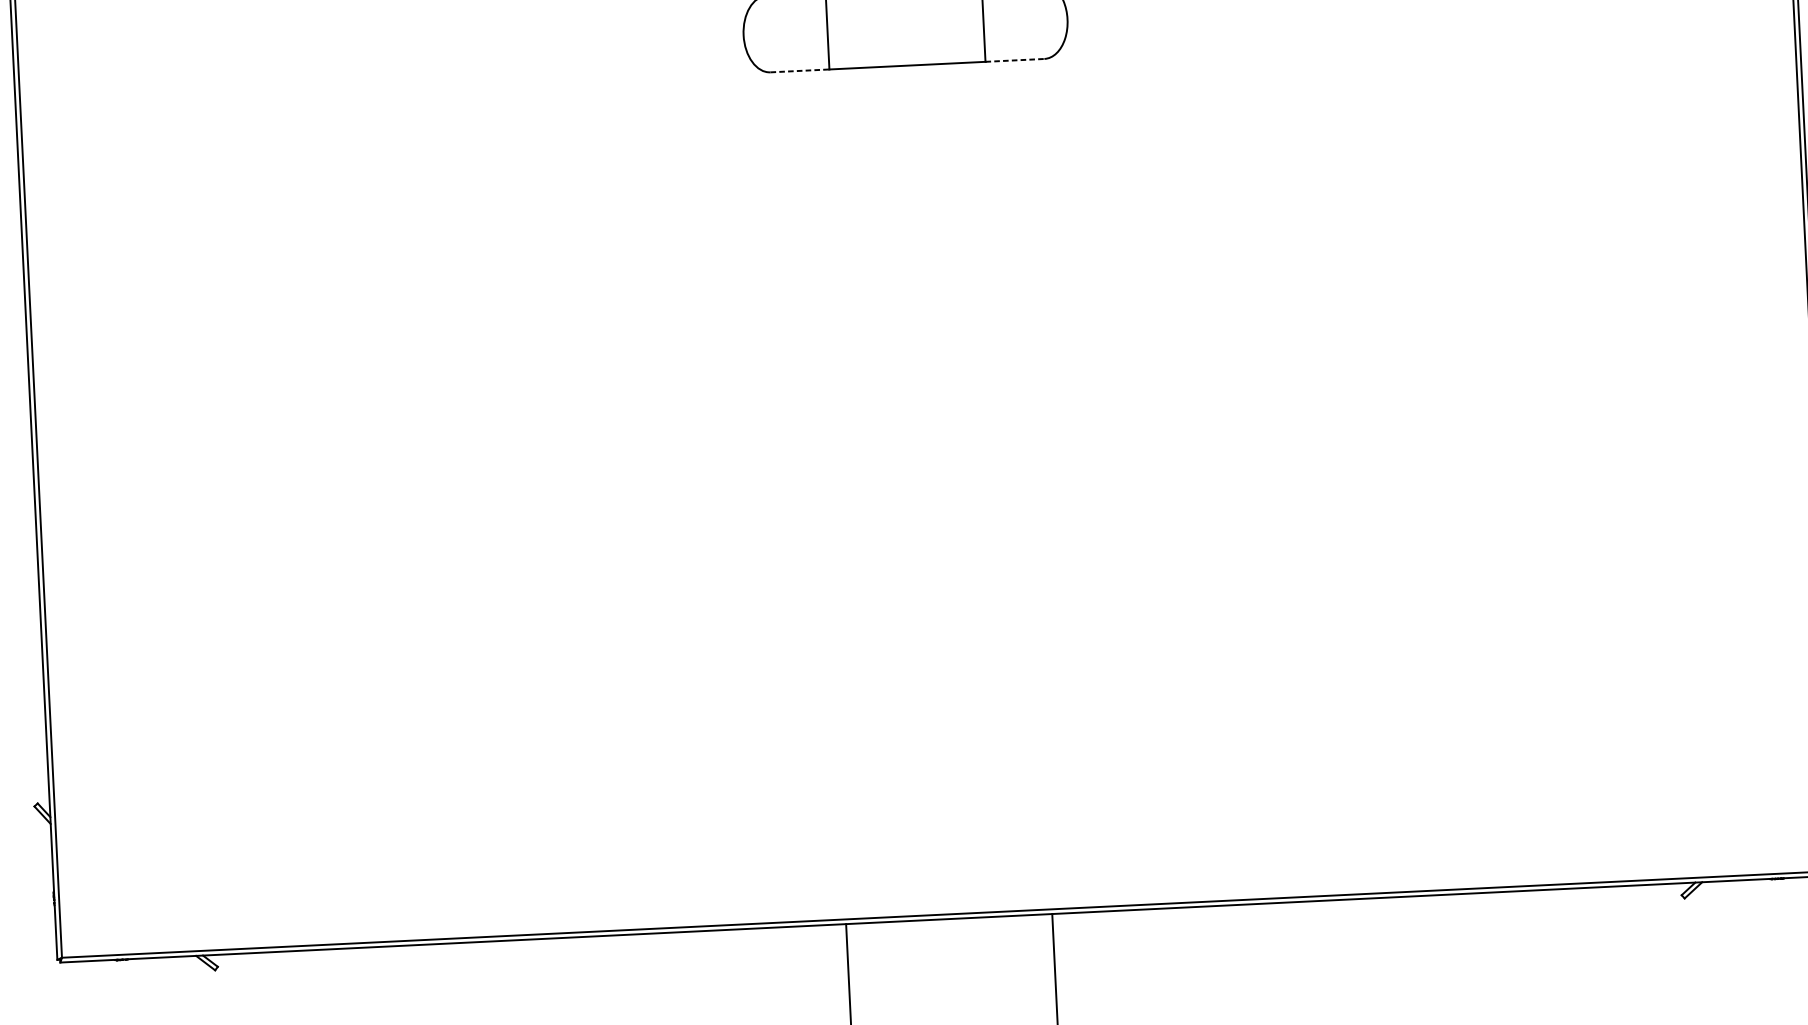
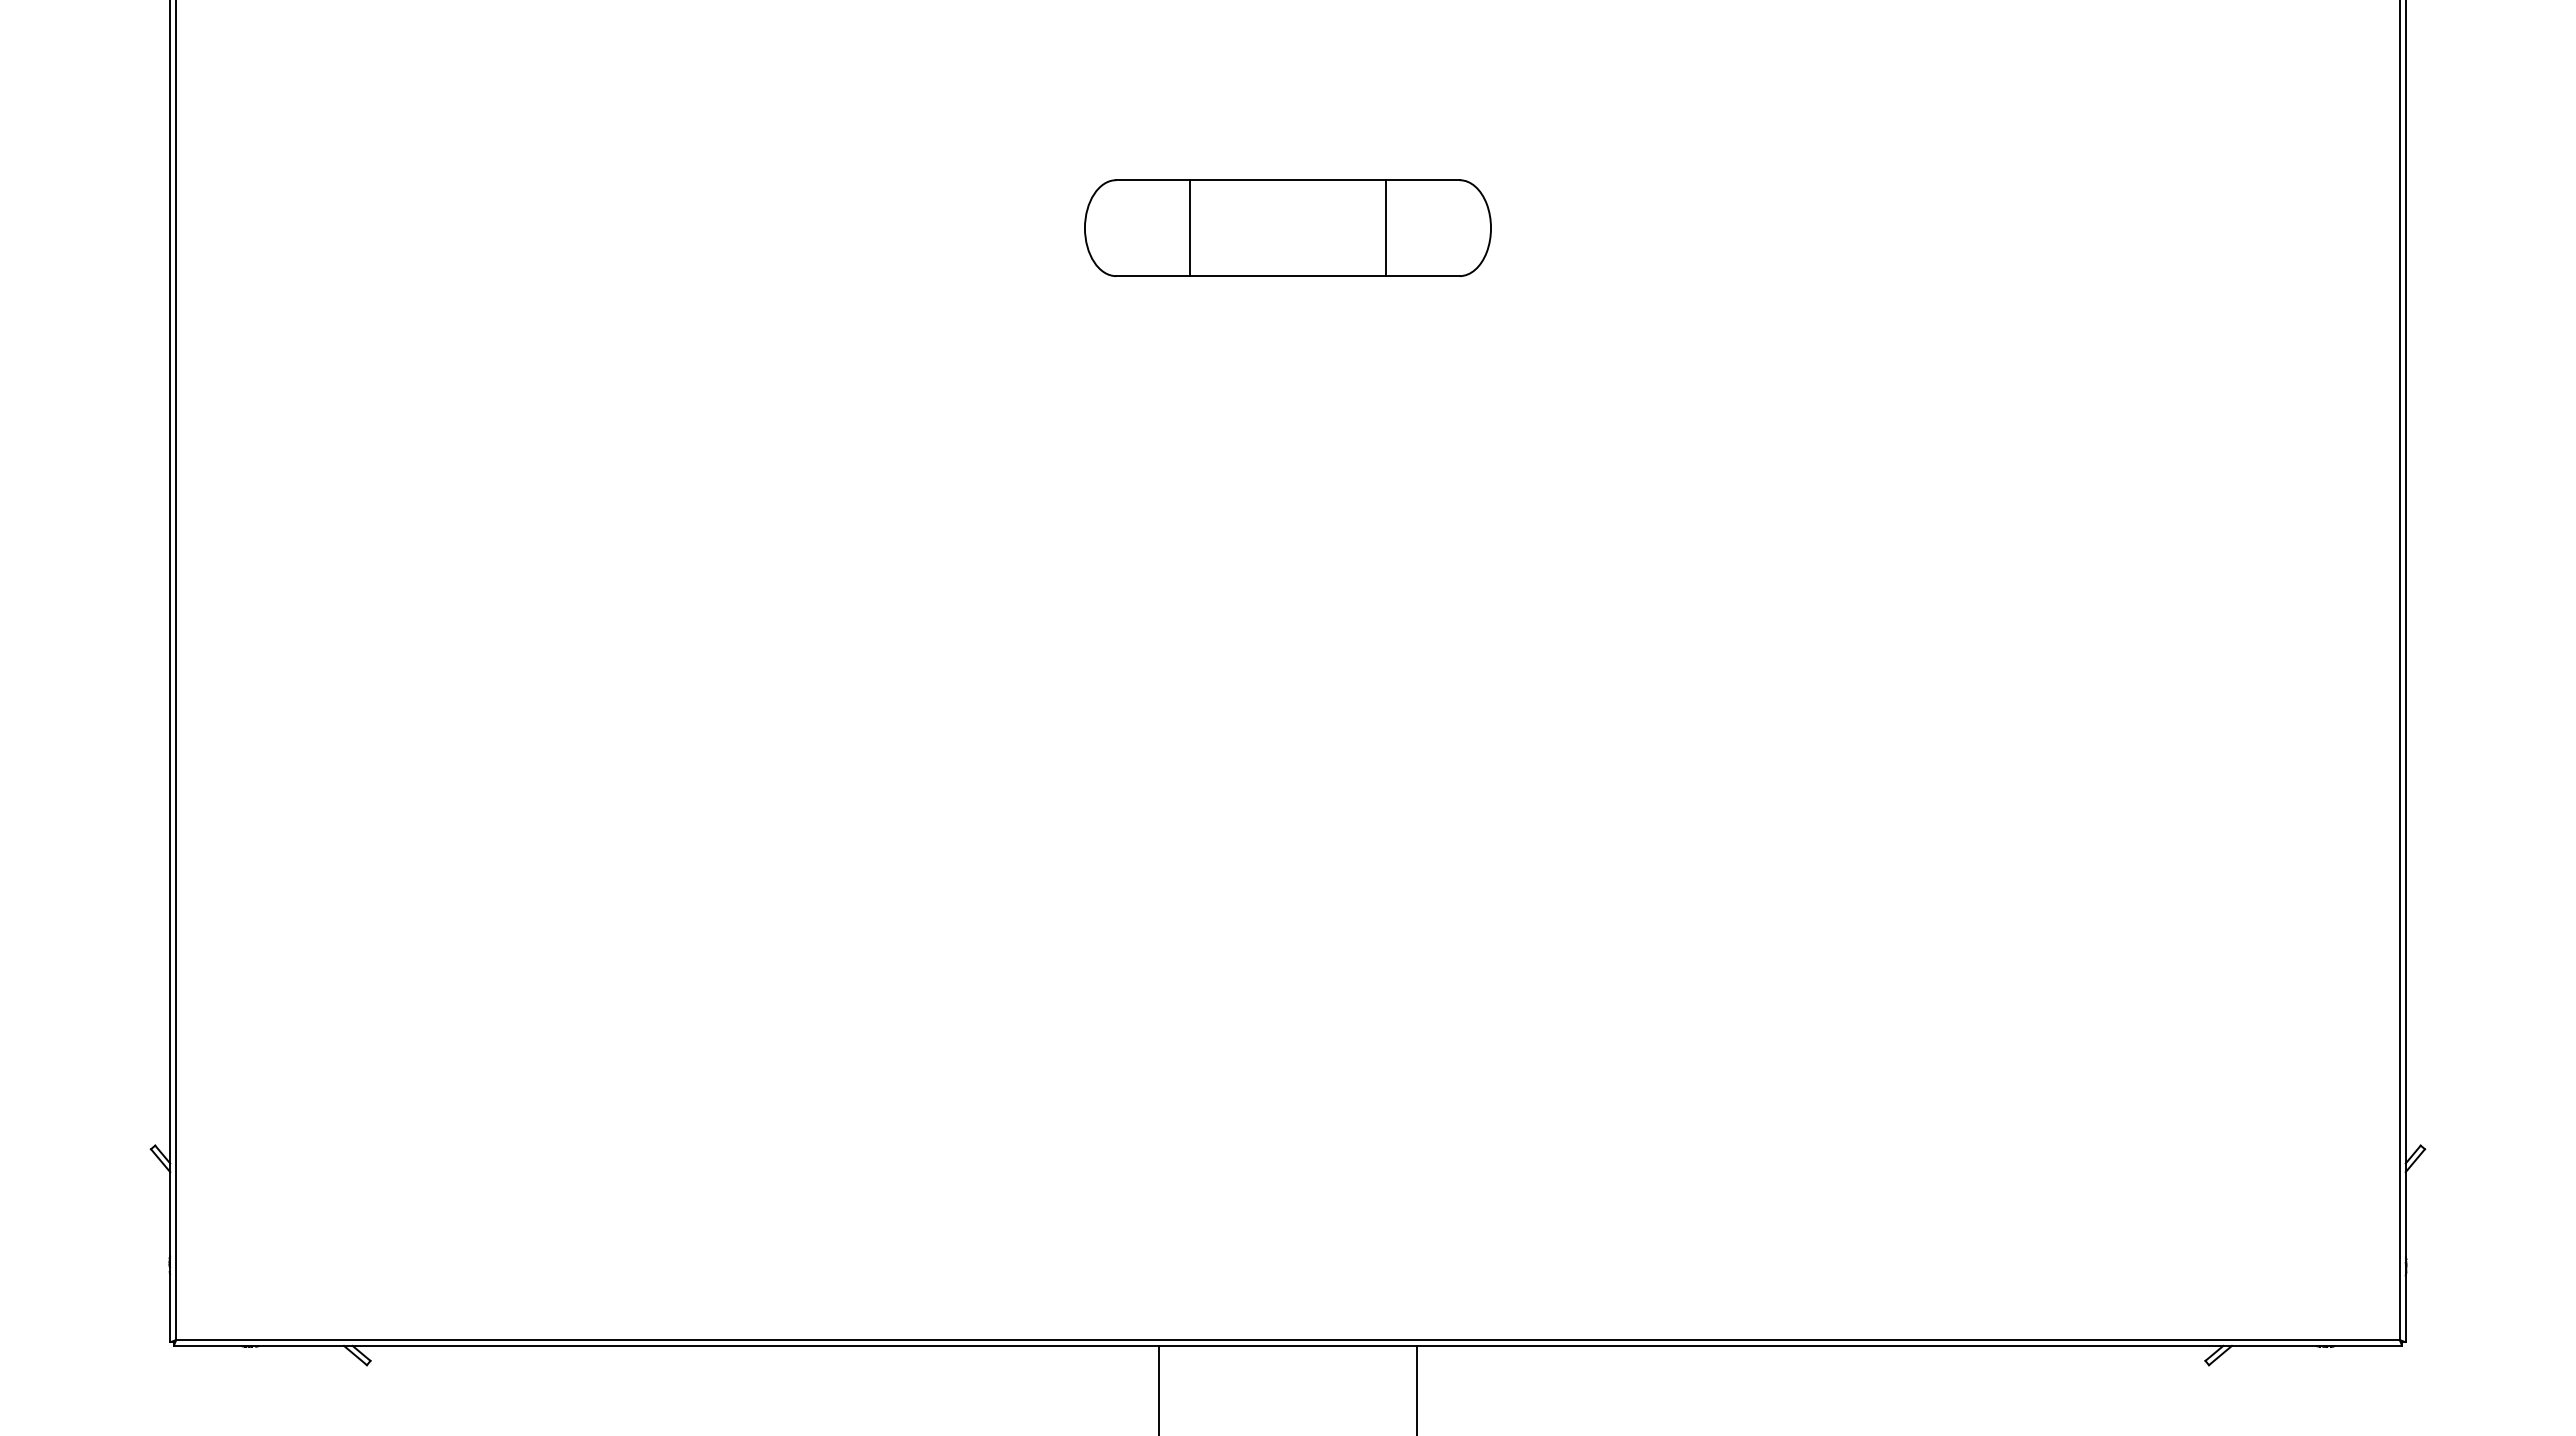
line: (1014, 60) -> (1422, 276), dashed -> solid
line: (800, 71) -> (1153, 276), dashed -> solid

